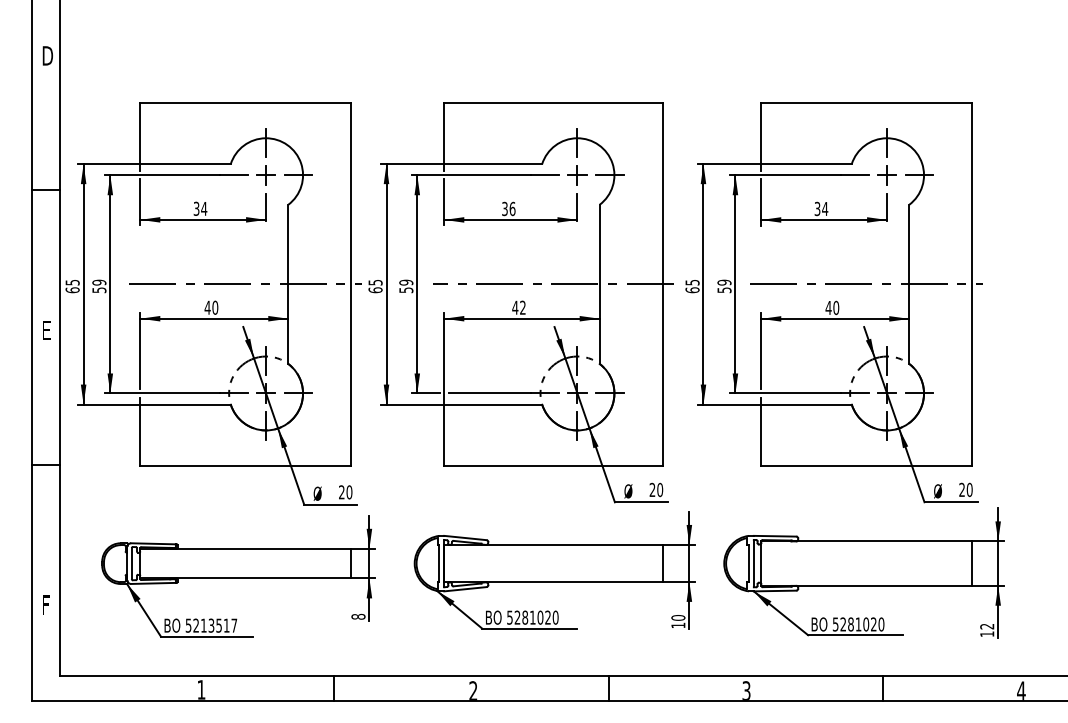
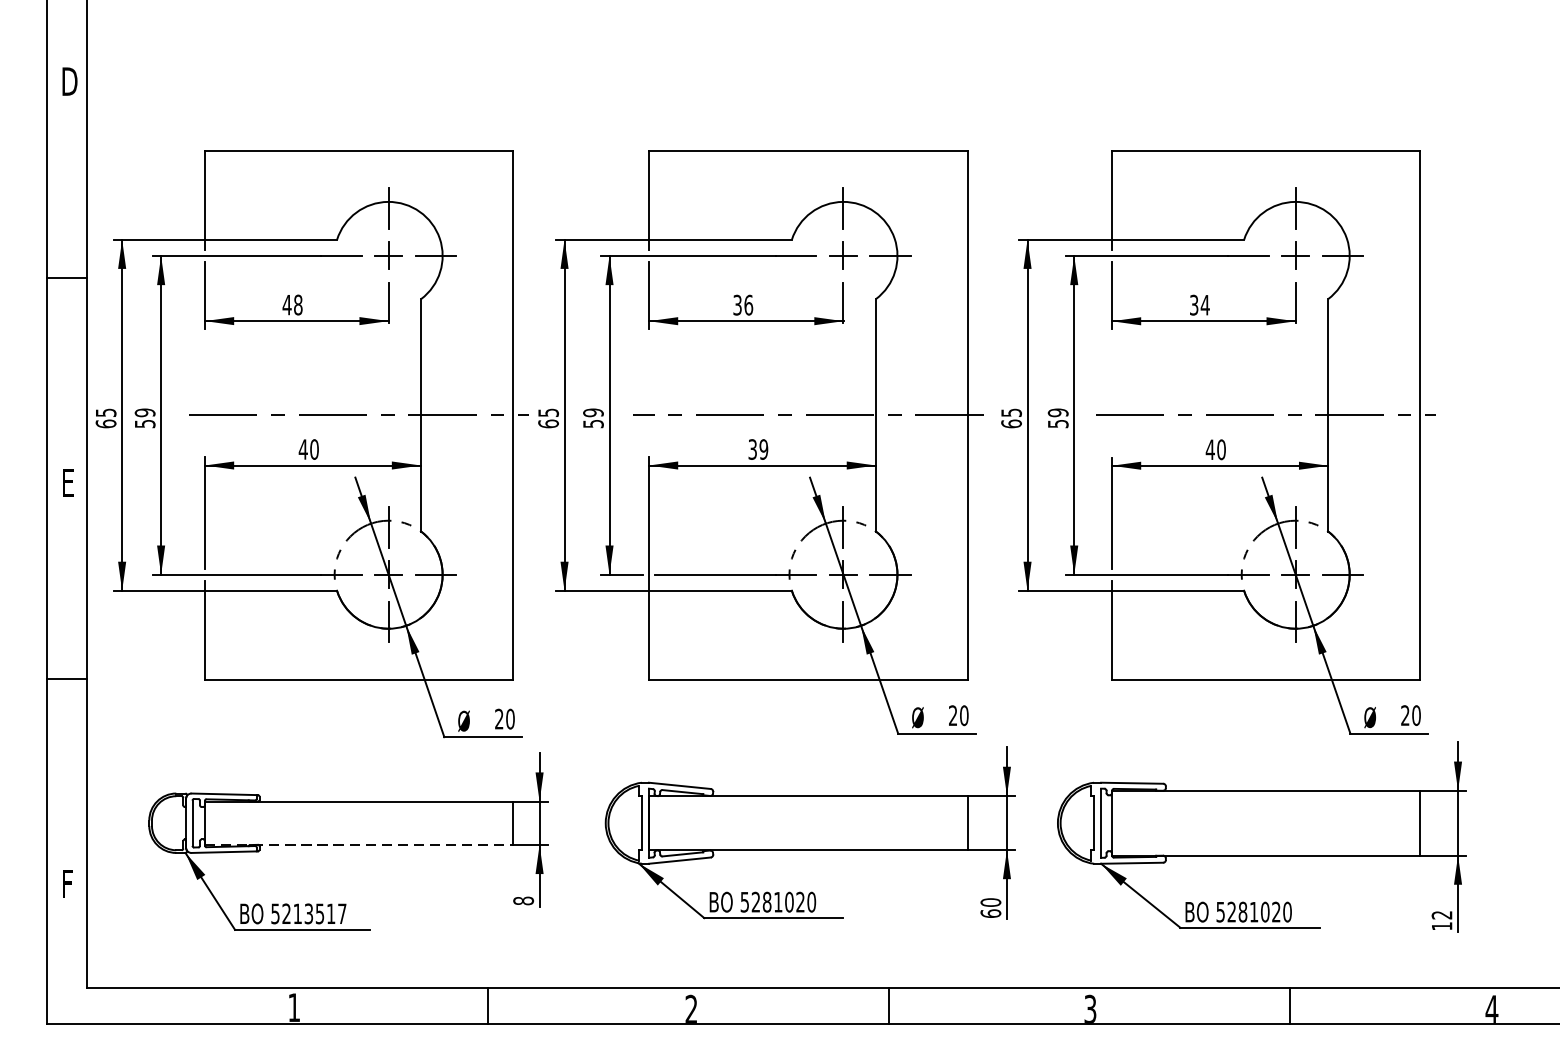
text: (200, 208) -> (292, 304), 34 -> 48
text: (518, 307) -> (757, 449), 42 -> 39
line: (246, 578) -> (360, 844), solid -> dashed
text: (678, 625) -> (991, 913), 10 -> 60

